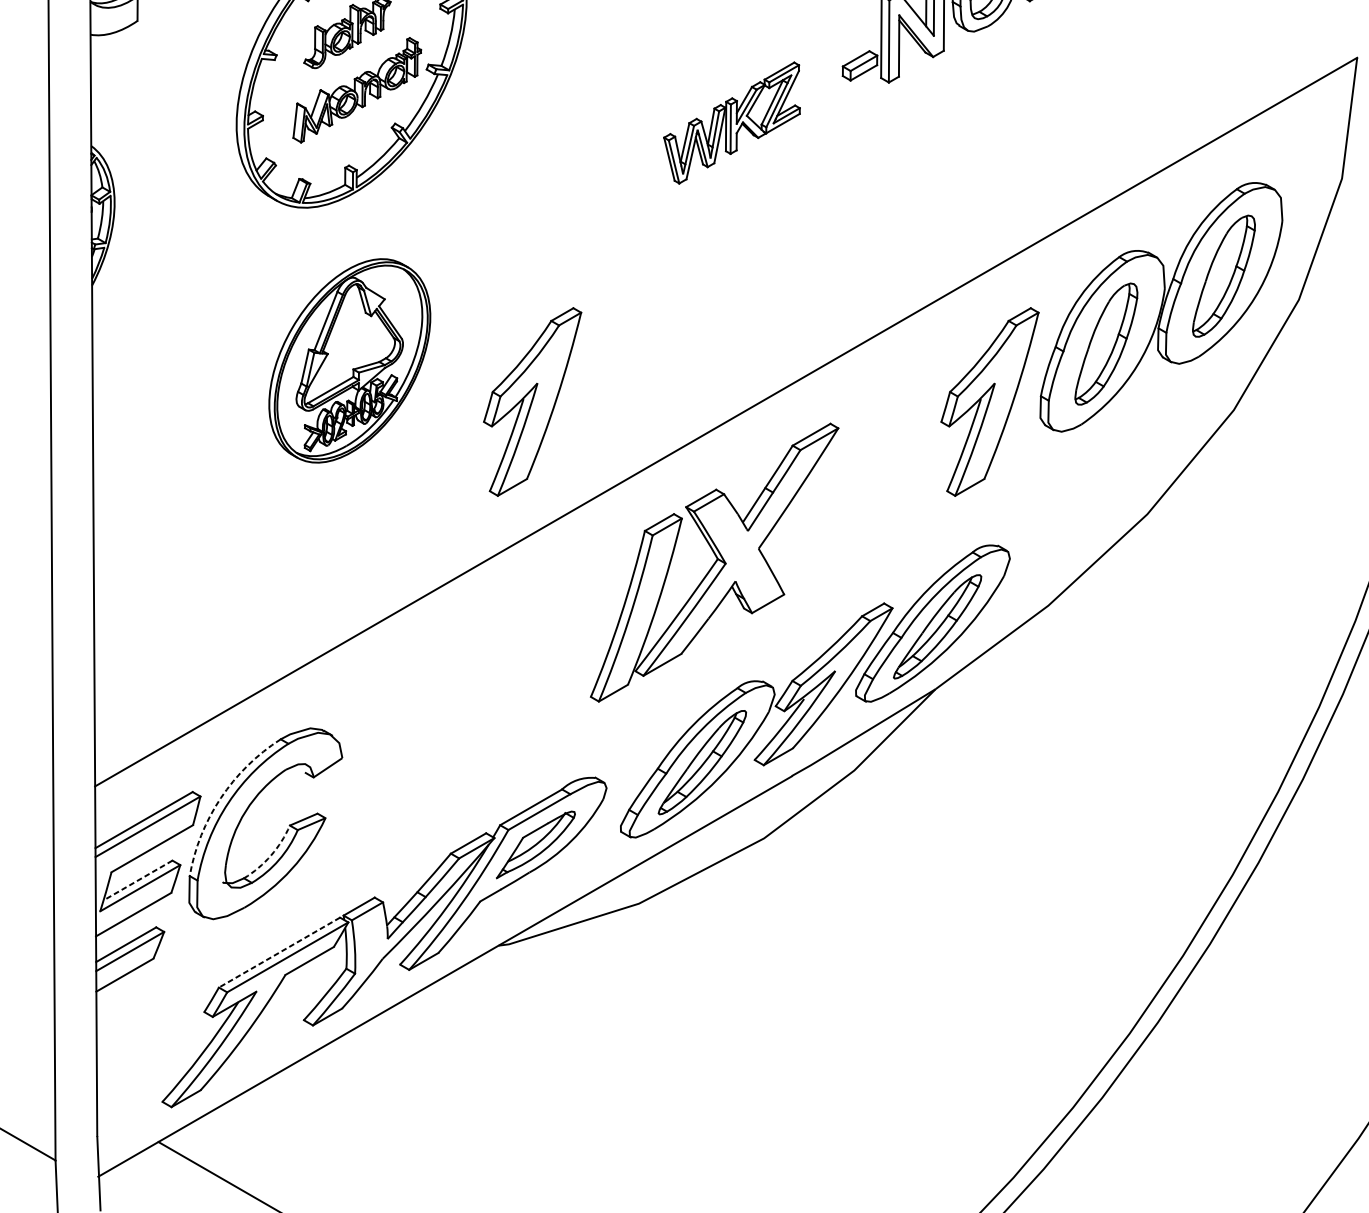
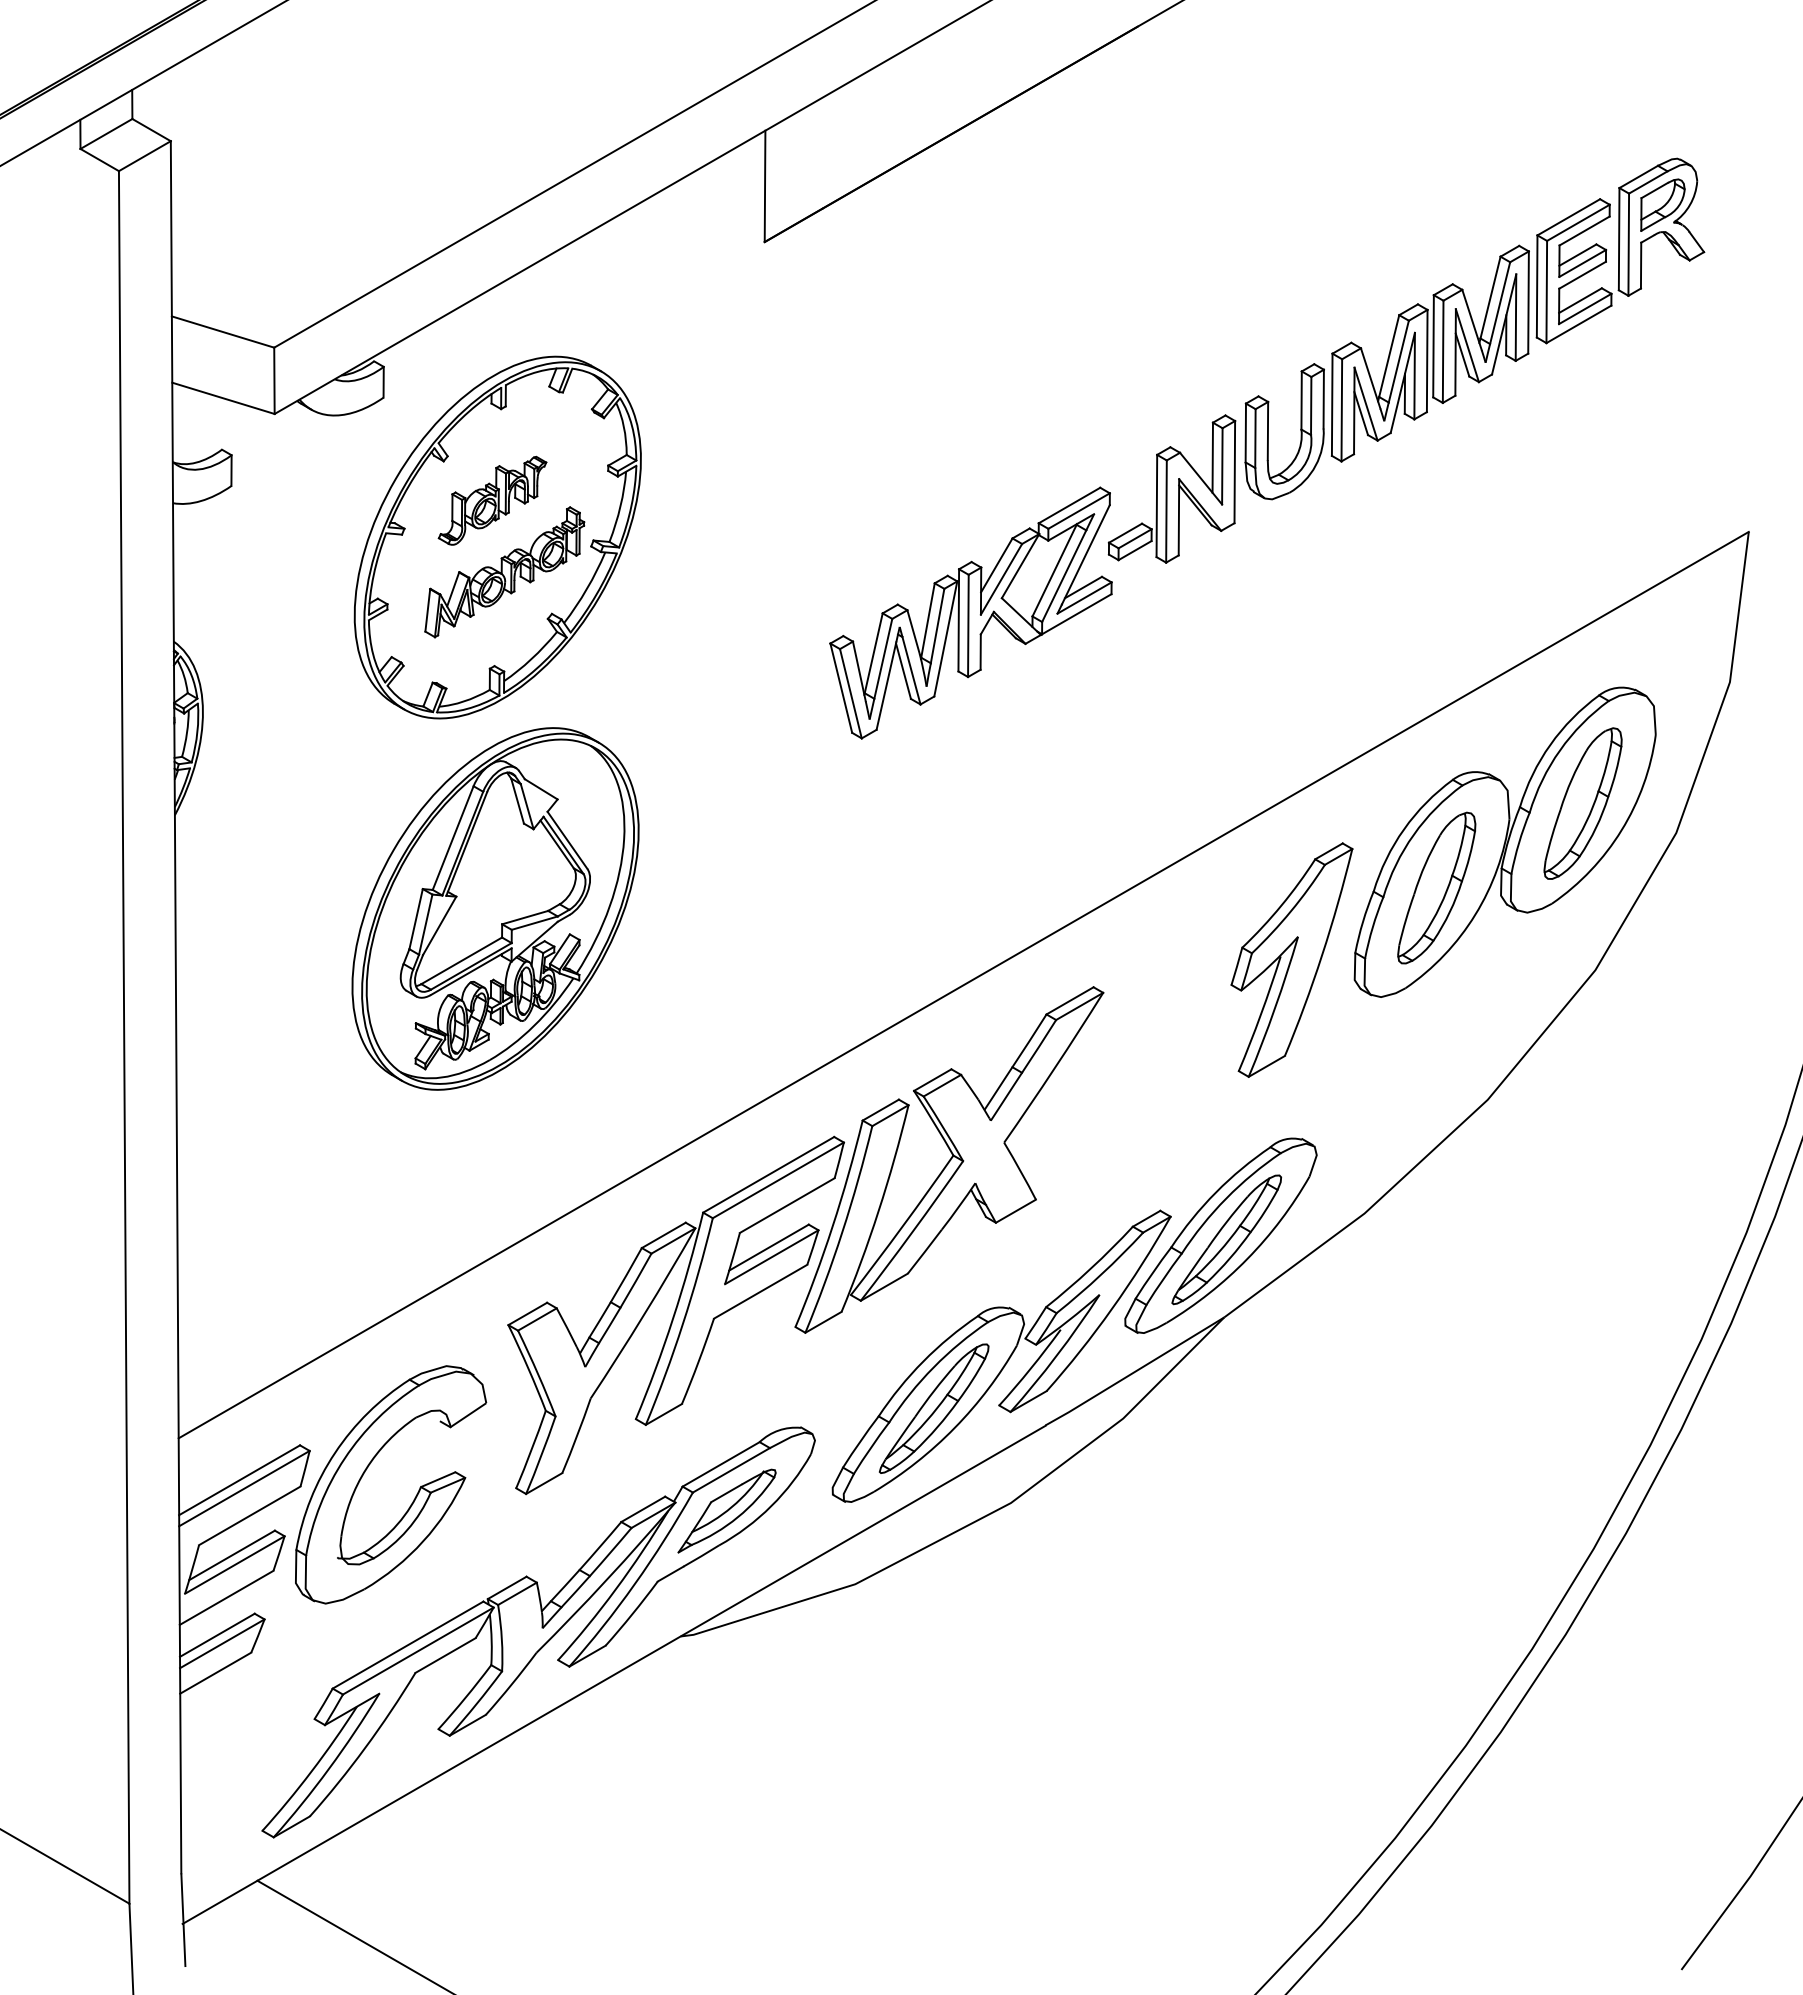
part: (731, 122) -> (970, 612), size x1.67
part: (349, 360) -> (495, 908), size x1.43
part: (532, 401) -> (722, 959), removed
part: (494, 687) -> (675, 1315), added
arc: (221, 797) -> (335, 1452), dashed -> solid
arc: (271, 855) -> (397, 1524), dashed -> solid
line: (138, 880) -> (232, 1555), dashed -> solid
line: (279, 952) -> (407, 1645), dashed -> solid

